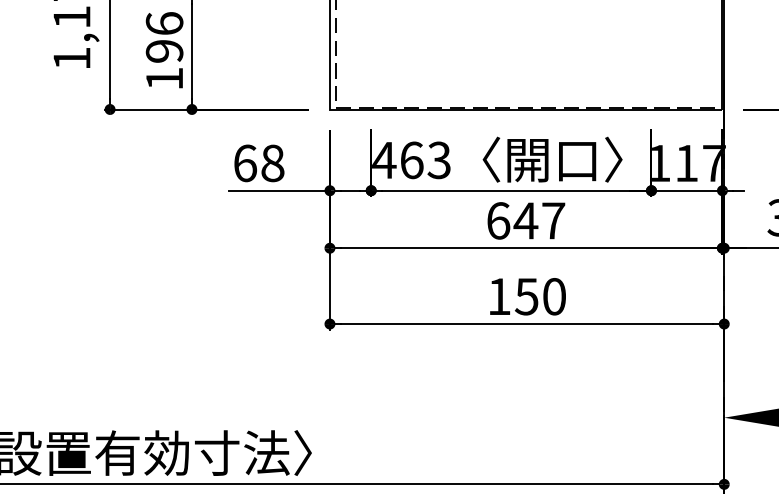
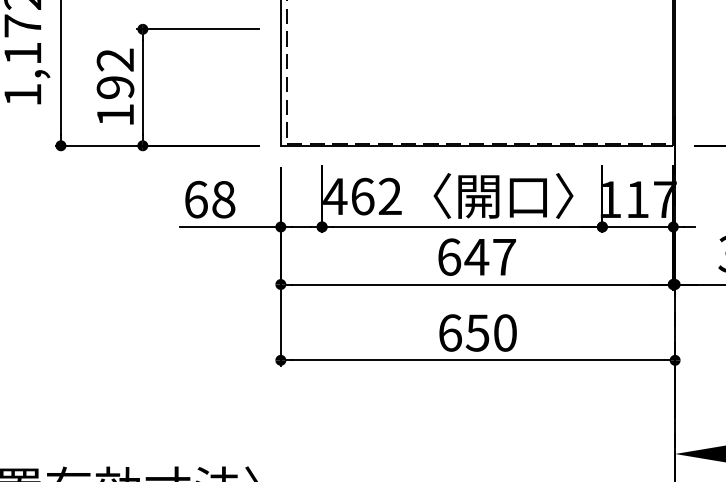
text: (164, 23) -> (115, 59), 196 -> 192
text: (438, 160) -> (389, 196), 463 -> 462
text: (499, 296) -> (450, 332), 150 -> 650

